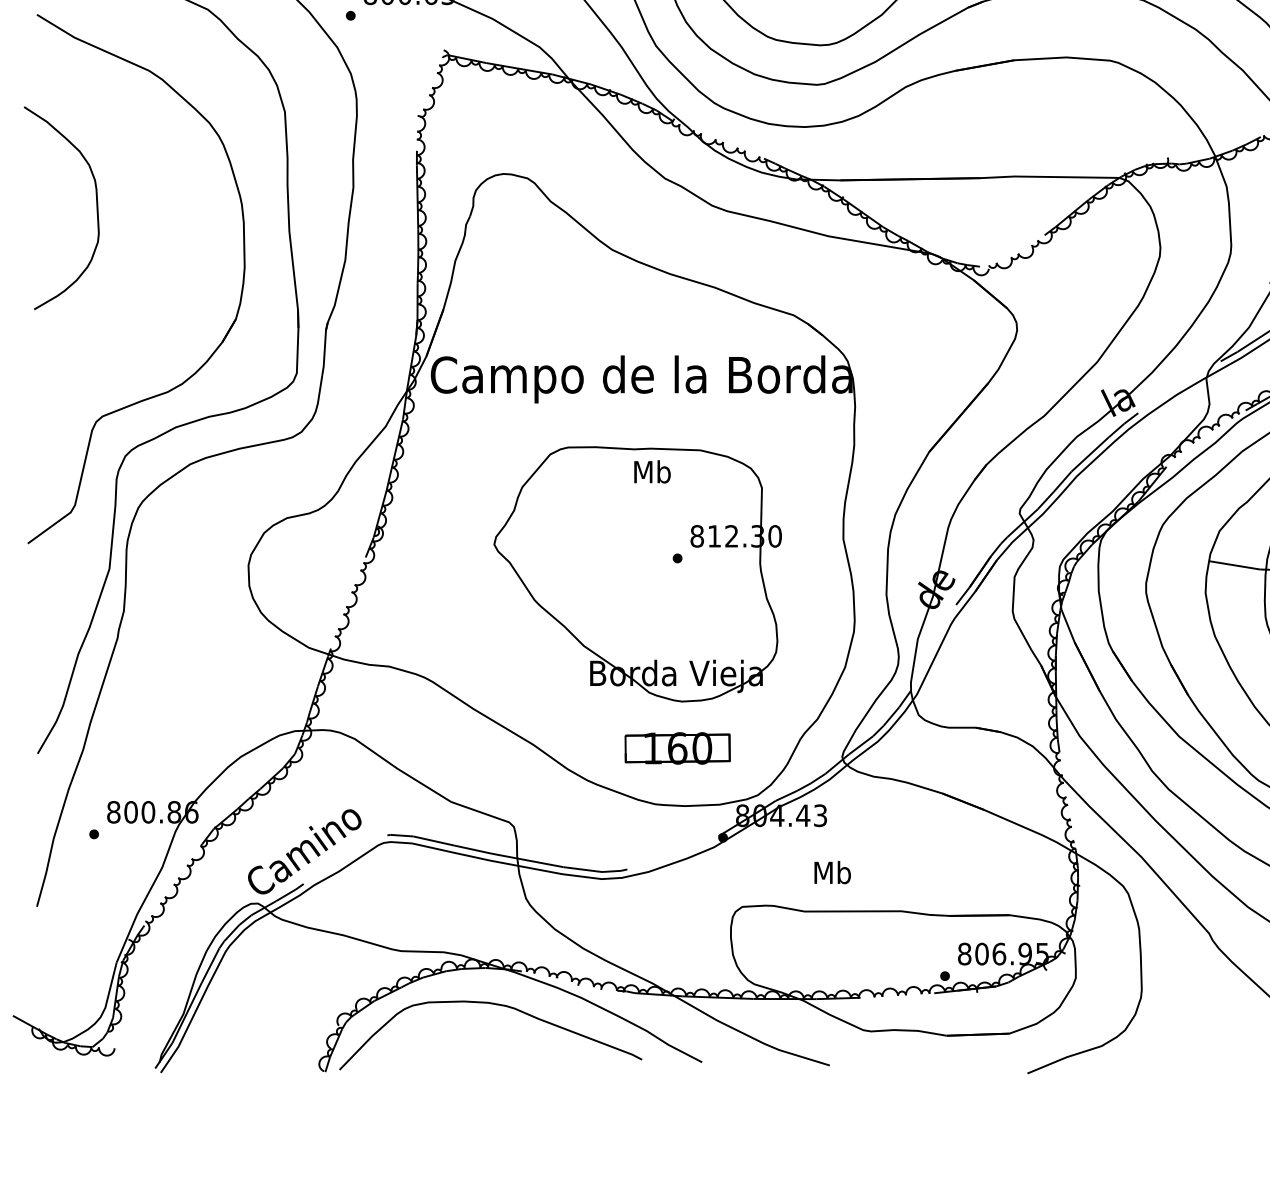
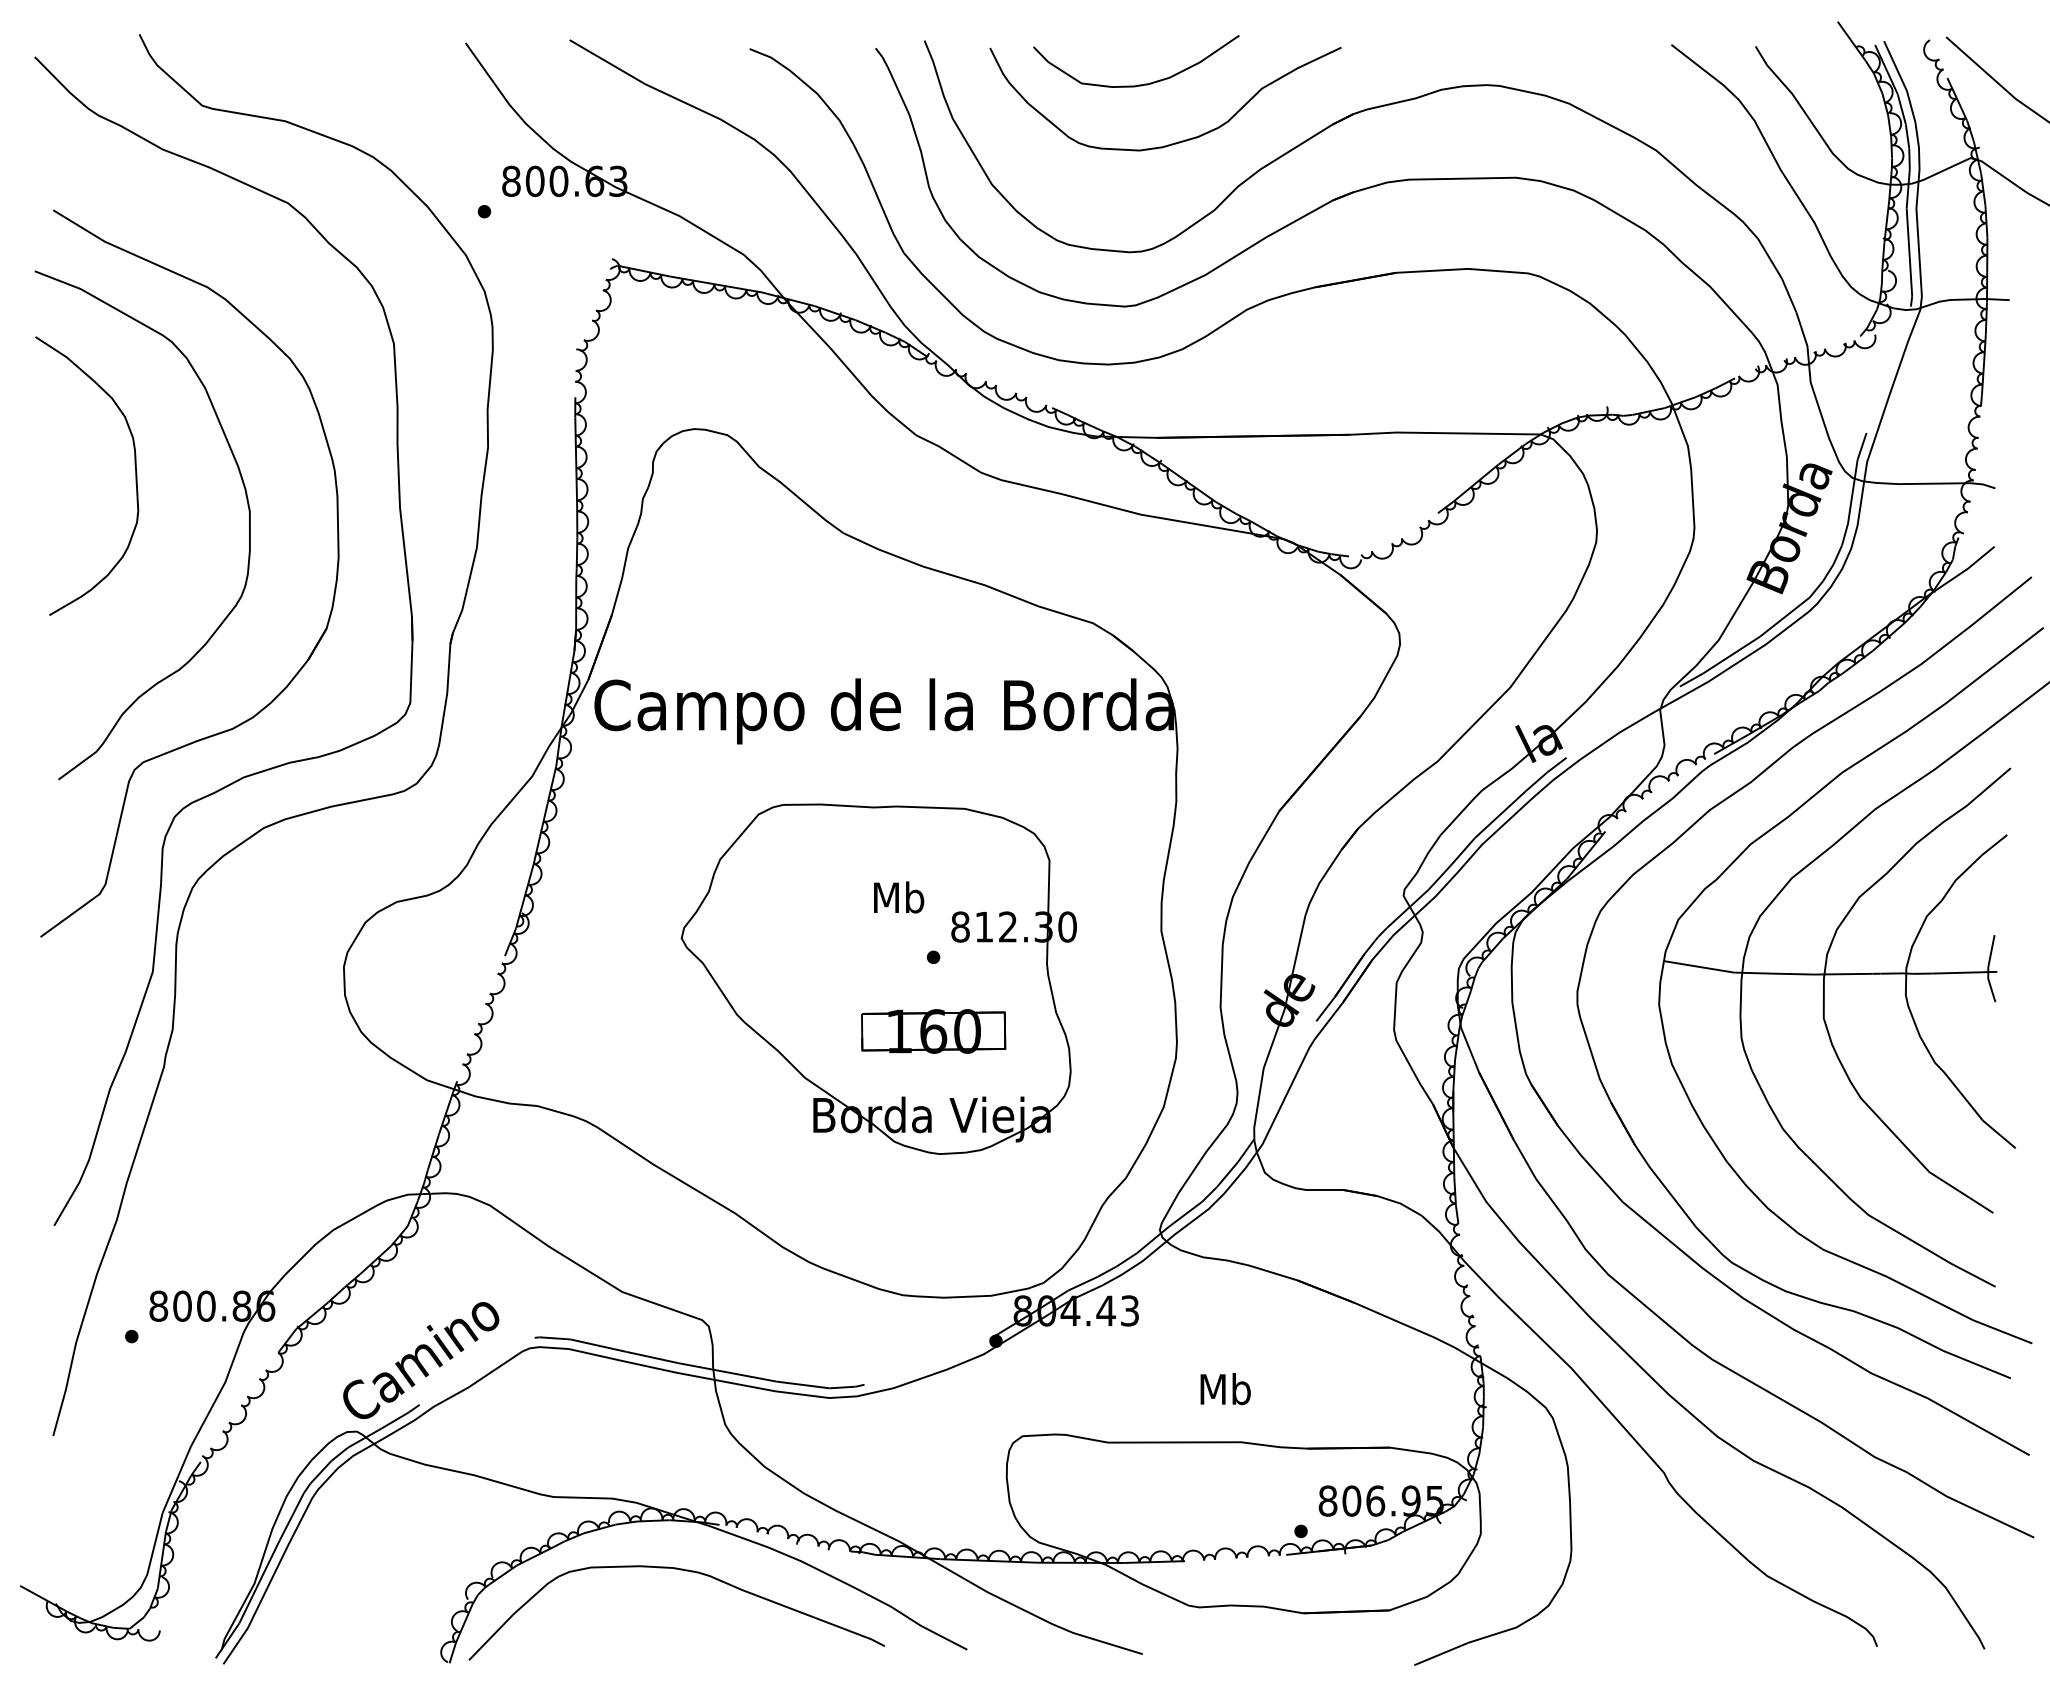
curve: (178, 229) -> (247, 505), added
text: (652, 471) -> (899, 897), moved
part: (677, 748) -> (933, 1031), moved
text: (832, 872) -> (1225, 1389), moved

